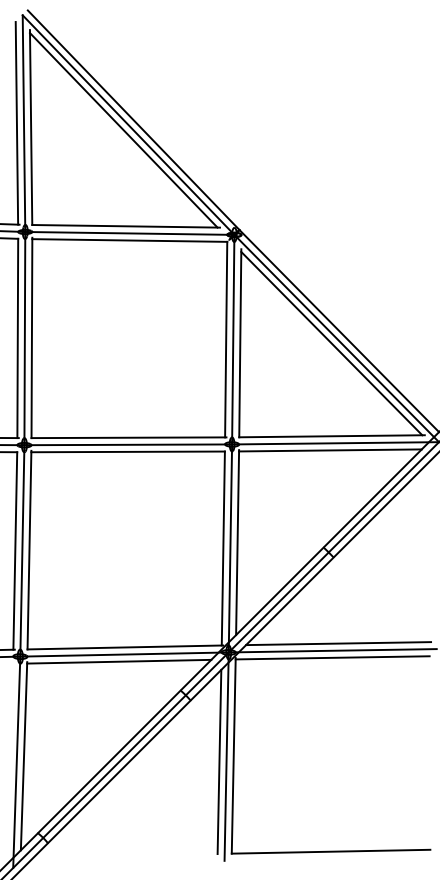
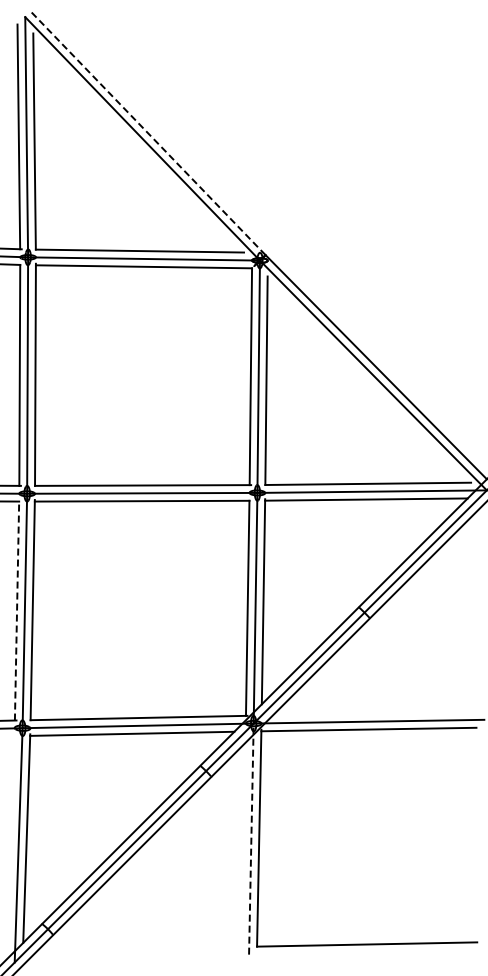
line: (132, 120) -> (147, 133), solid -> dashed
line: (123, 130) -> (137, 144), removed
line: (331, 343) -> (367, 380), removed
line: (15, 551) -> (17, 611), solid -> dashed
line: (338, 643) -> (375, 713), removed
line: (226, 757) -> (251, 839), solid -> dashed
line: (219, 761) -> (243, 844), removed

